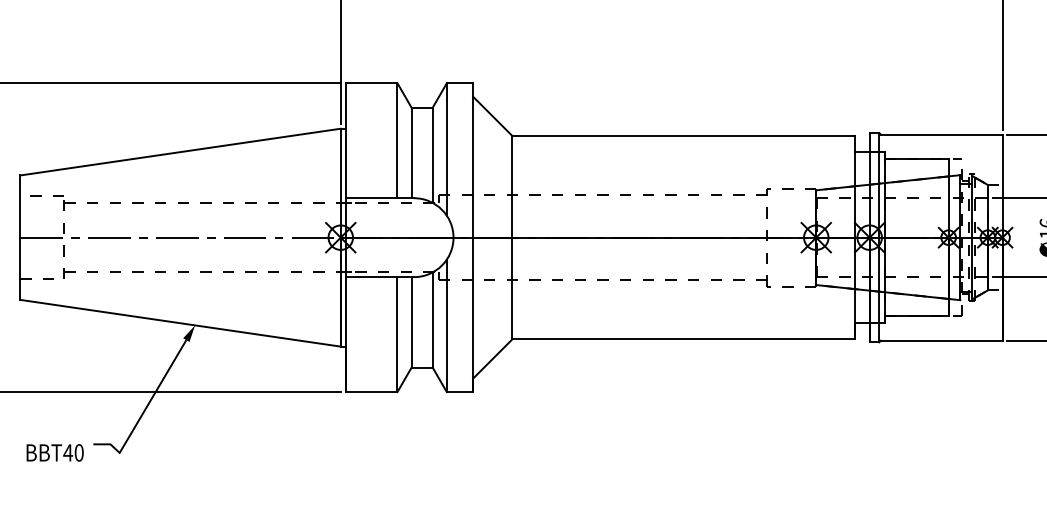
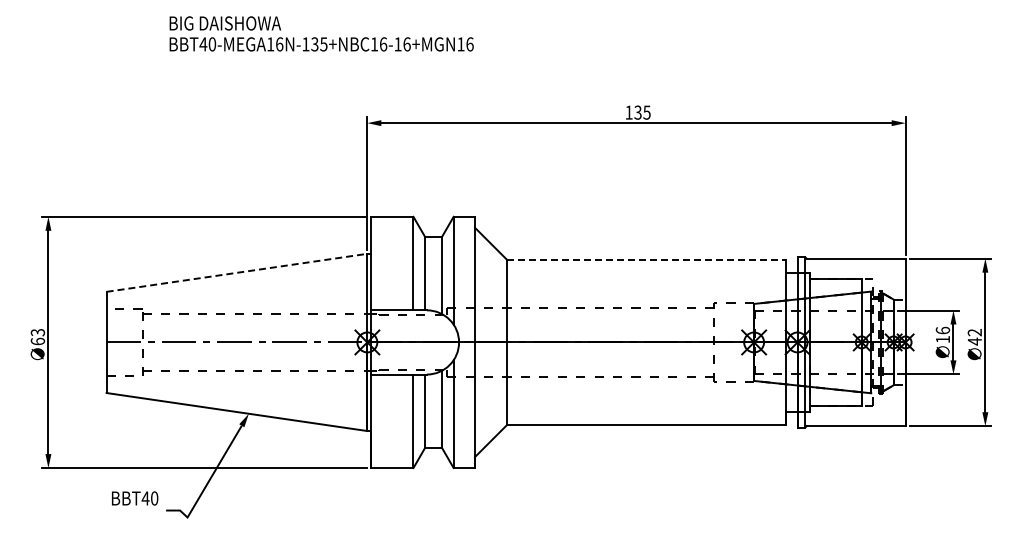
line: (683, 135) -> (646, 259), solid -> dashed
line: (181, 151) -> (237, 272), solid -> dashed
text: (55, 452) -> (135, 498), moved

